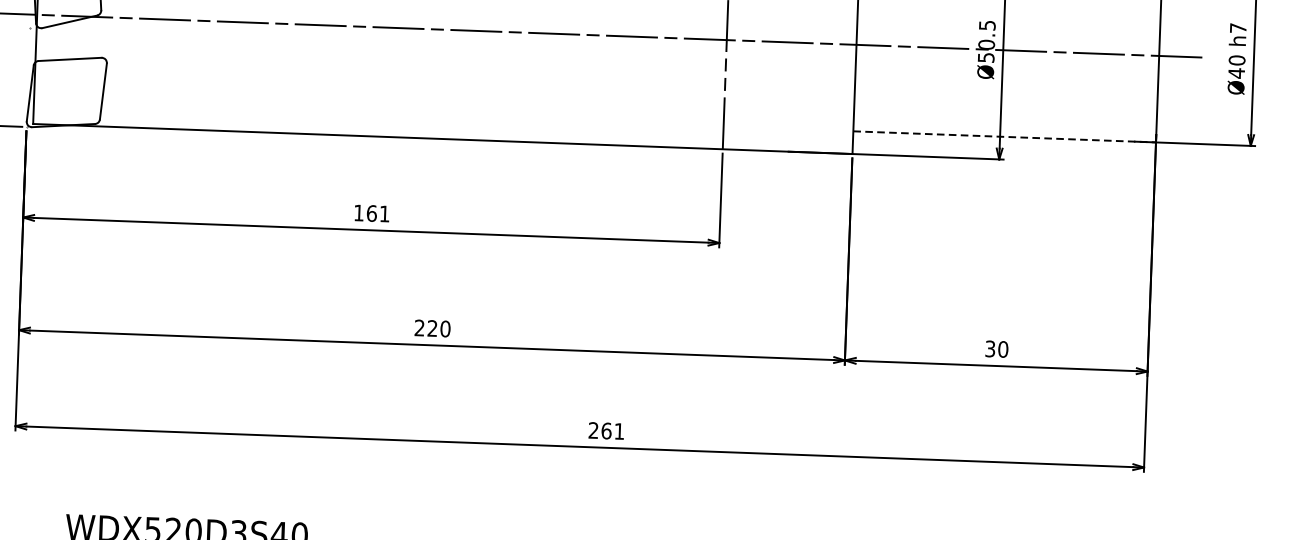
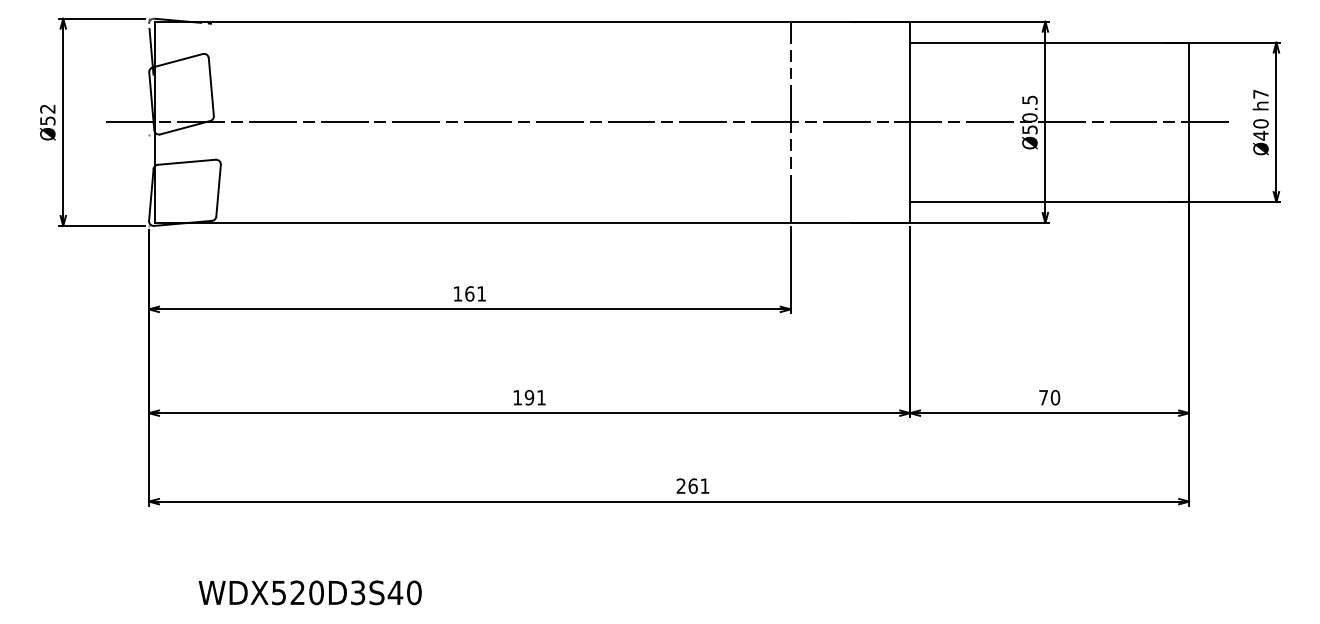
line: (1005, 137) -> (1050, 202), dashed -> solid
text: (432, 328) -> (529, 397), 220 -> 191
text: (990, 348) -> (1043, 397), 30 -> 70

